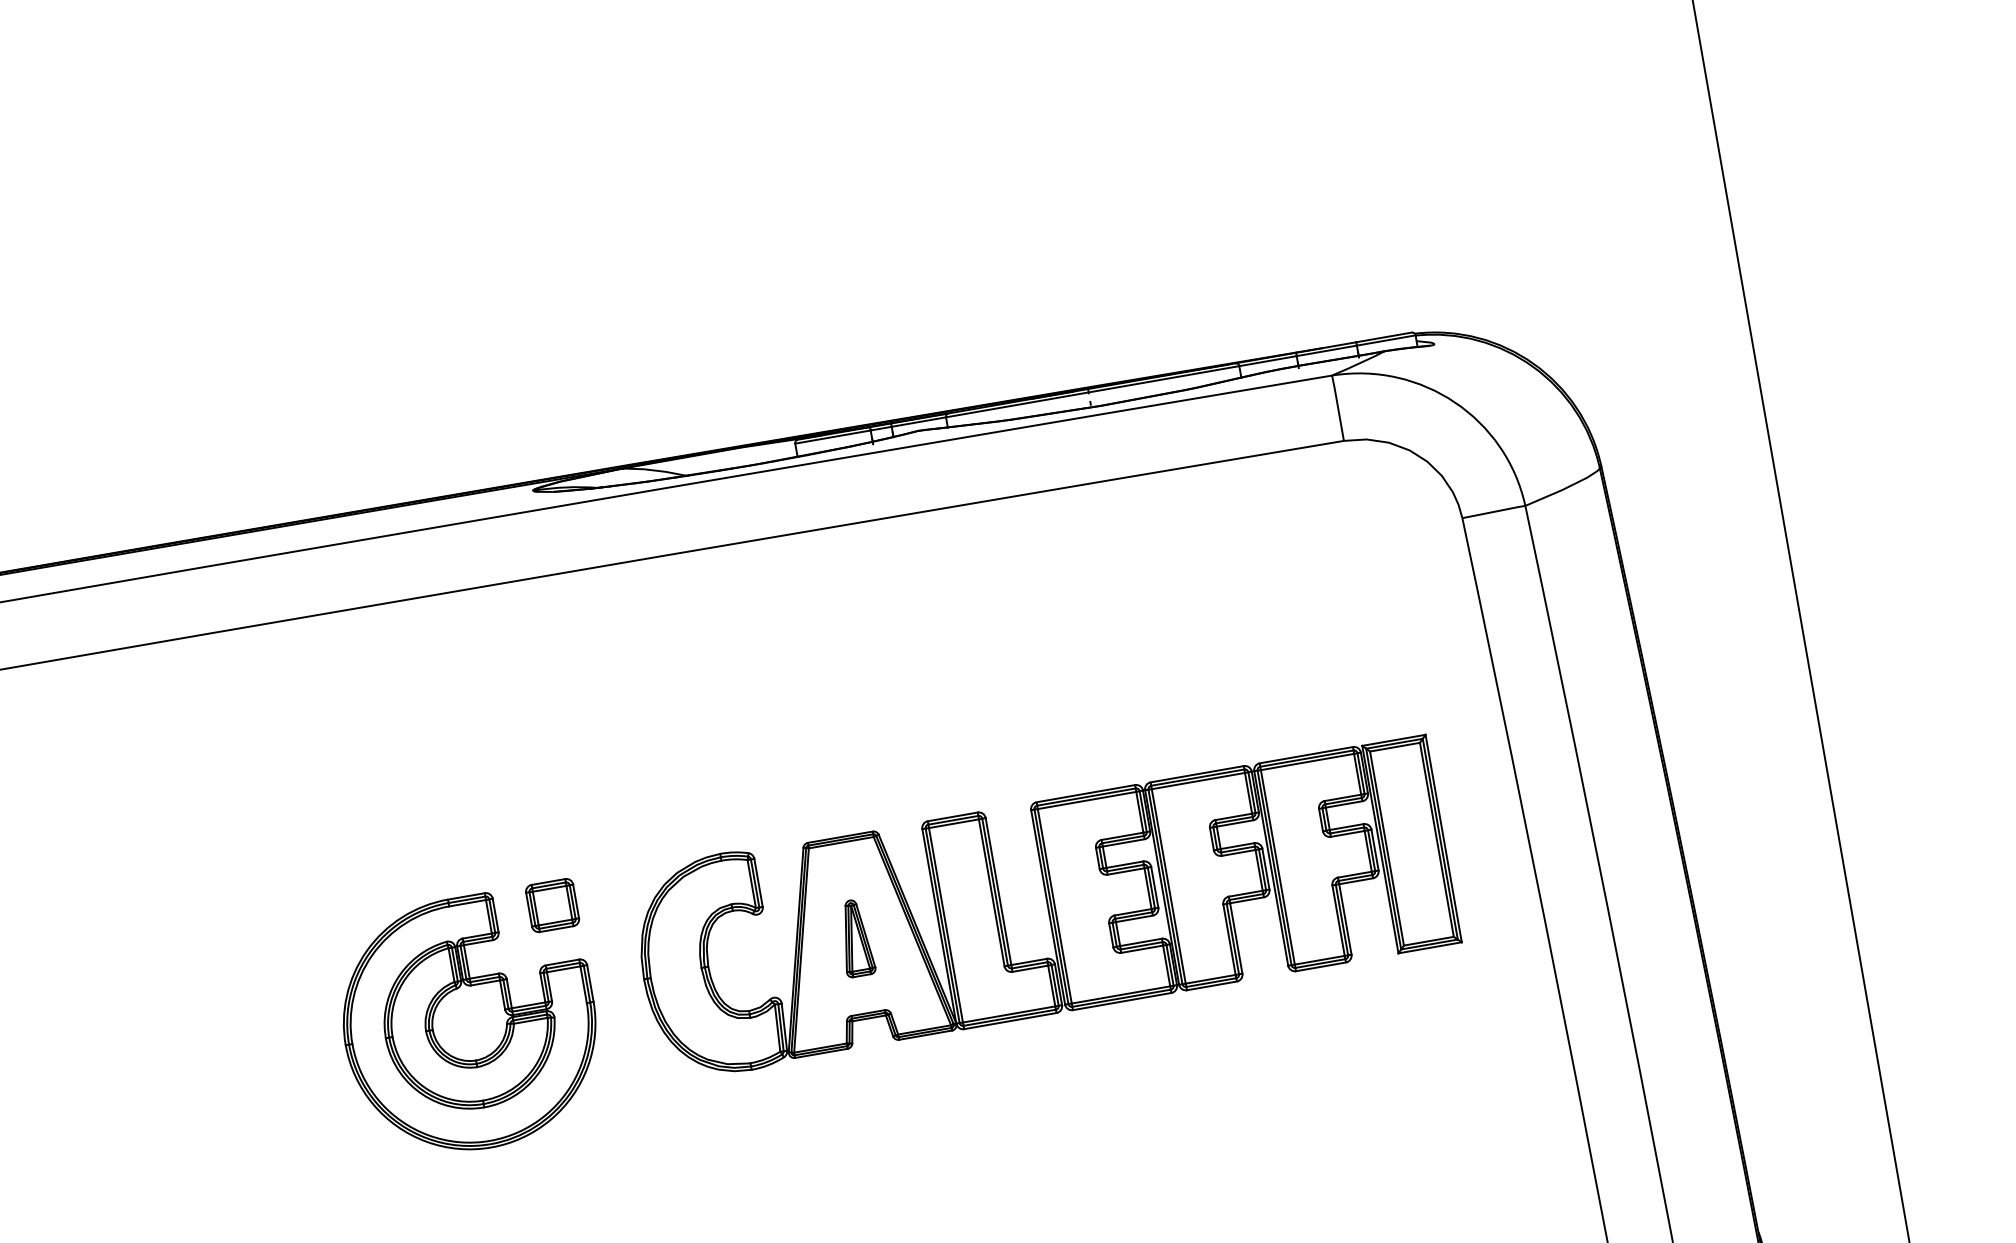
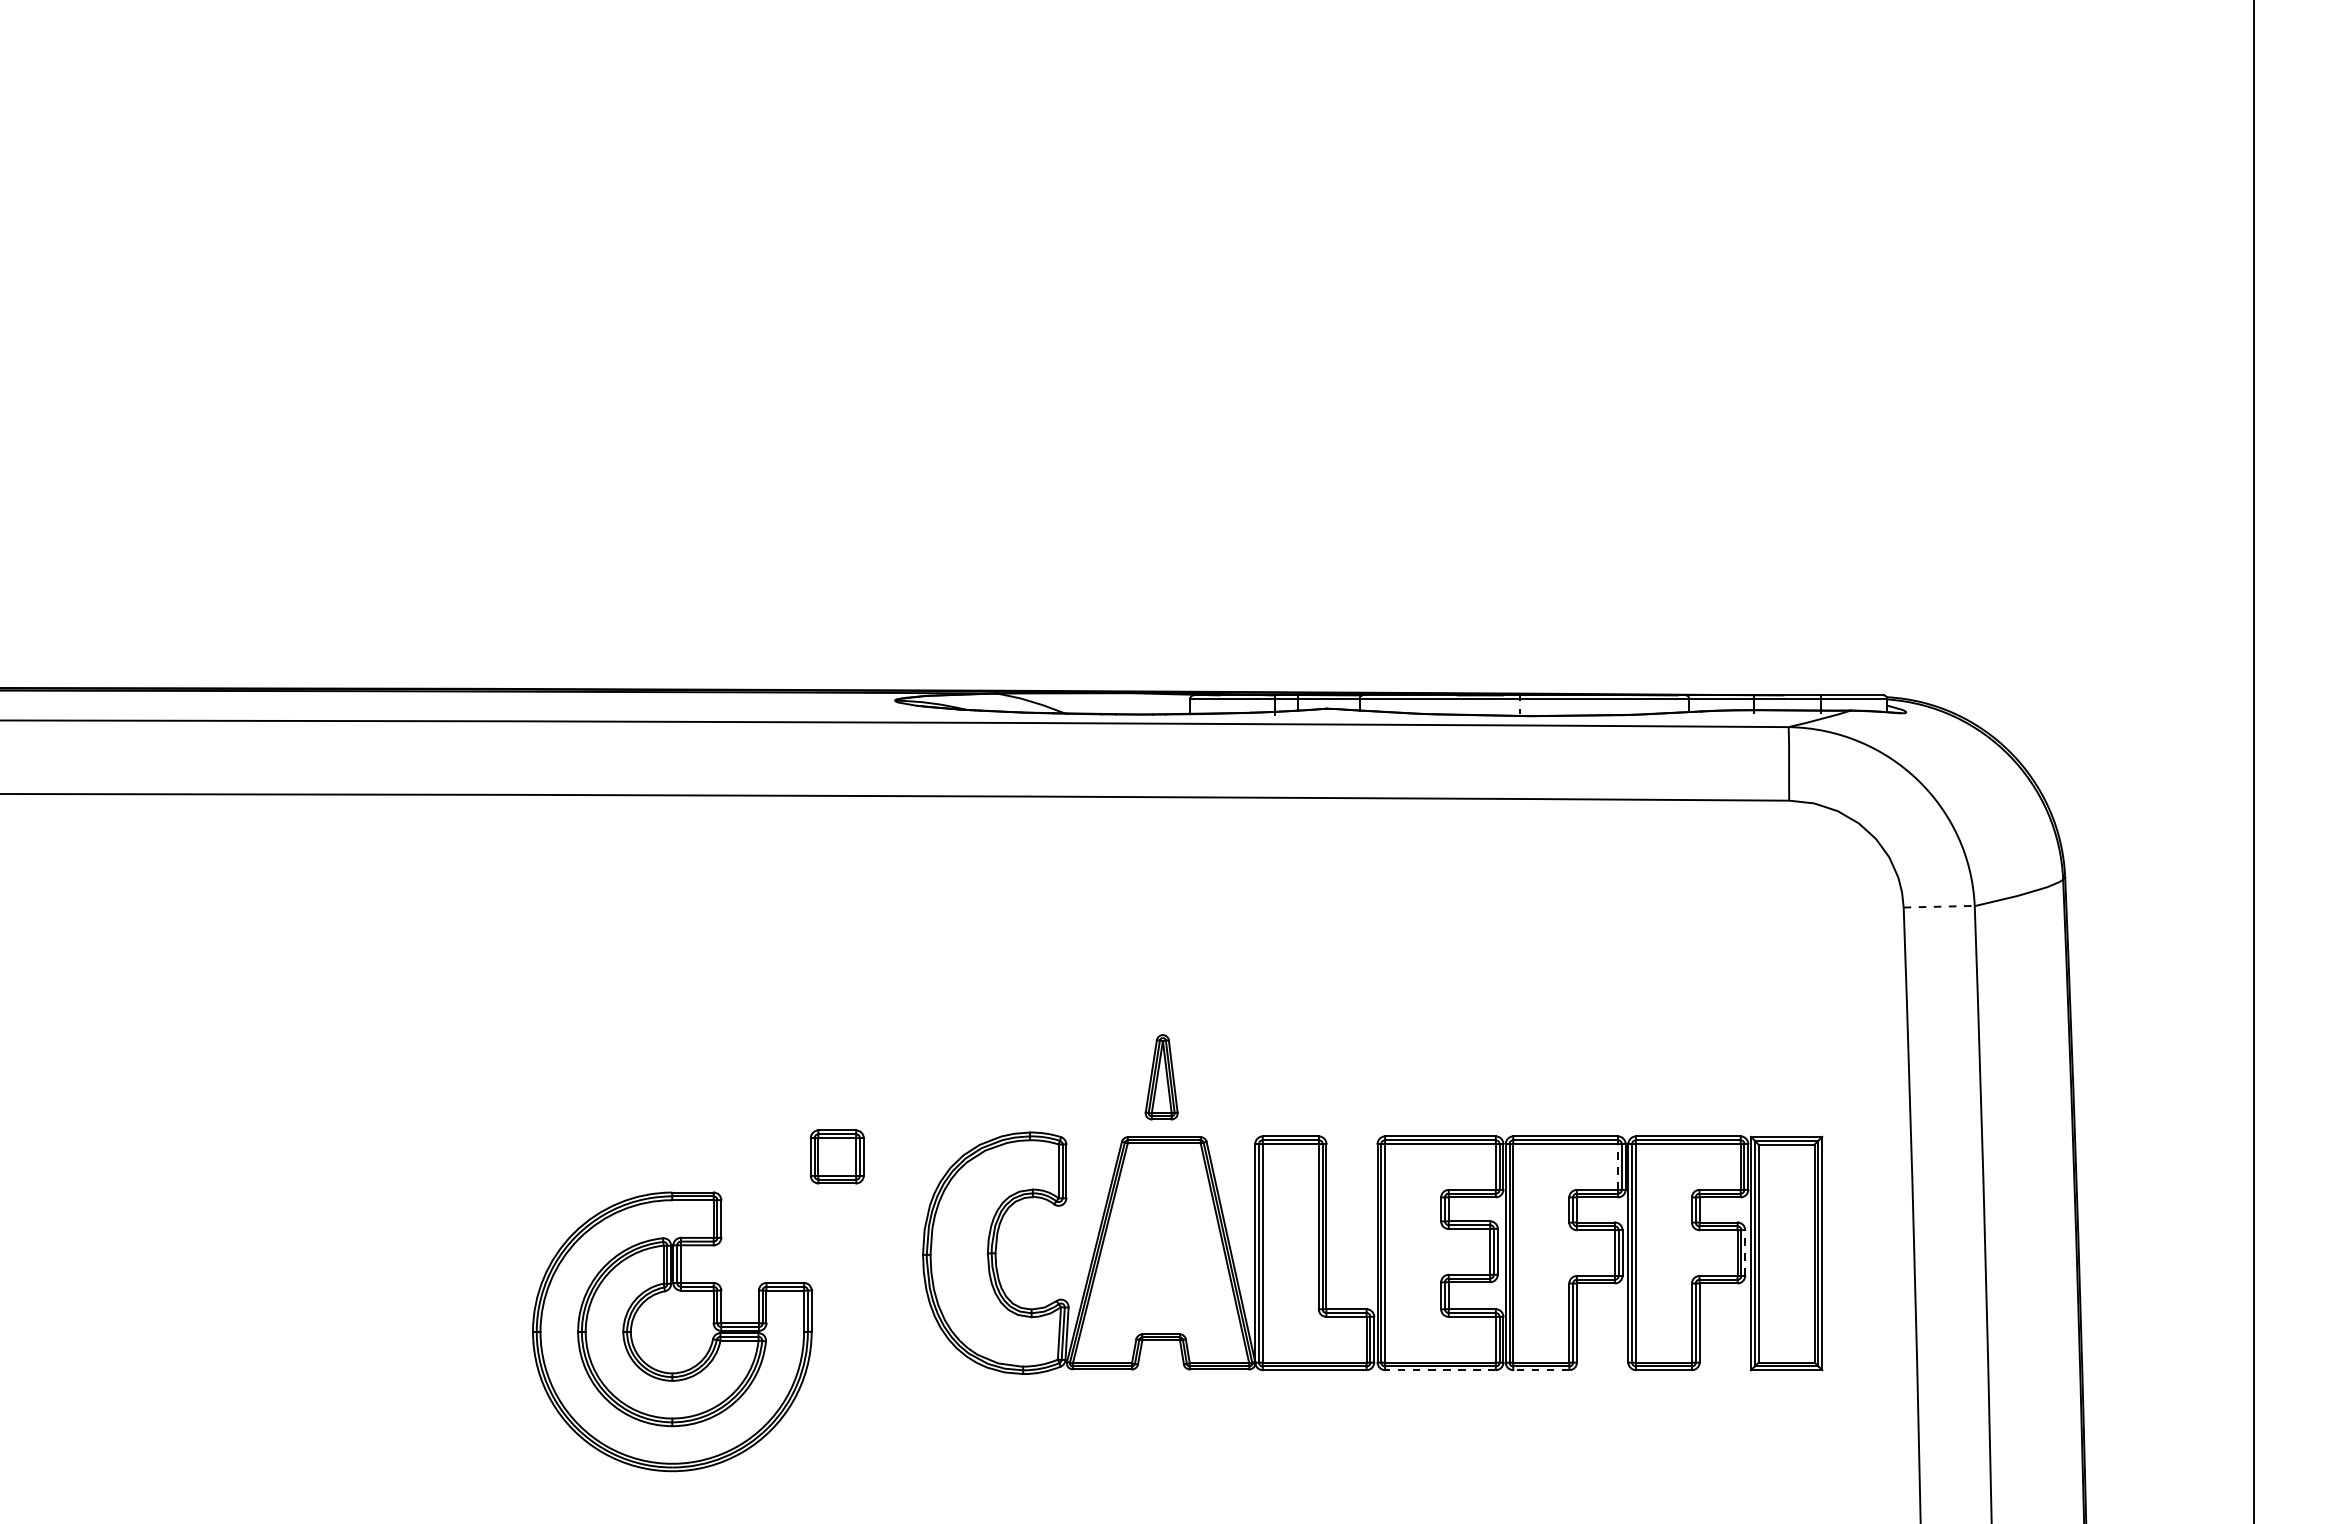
line: (1494, 511) -> (1940, 906), solid -> dashed
line: (1248, 793) -> (1617, 1167), solid -> dashed
line: (1375, 849) -> (1745, 1252), solid -> dashed
part: (855, 938) -> (1161, 1077), moved
line: (1211, 986) -> (1540, 1370), solid -> dashed
line: (1122, 1001) -> (1440, 1370), solid -> dashed
part: (469, 1023) -> (672, 1331), moved

